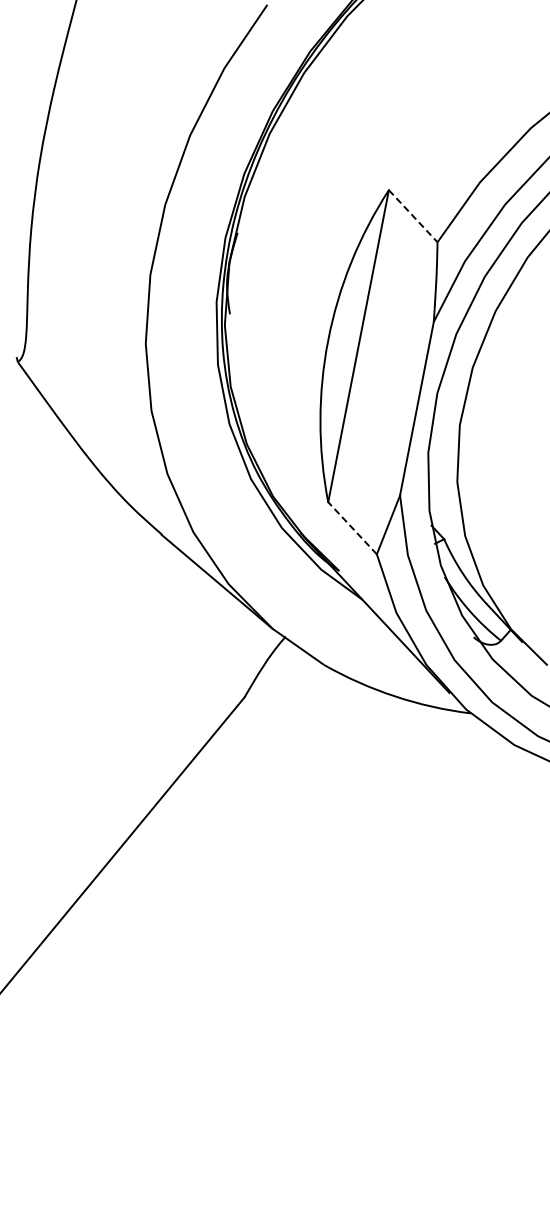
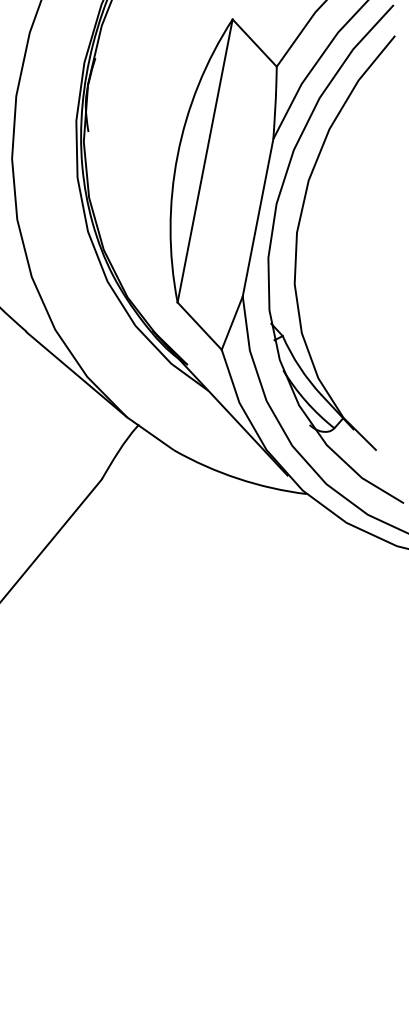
line: (413, 216) -> (254, 43), dashed -> solid
line: (352, 528) -> (199, 326), dashed -> solid

